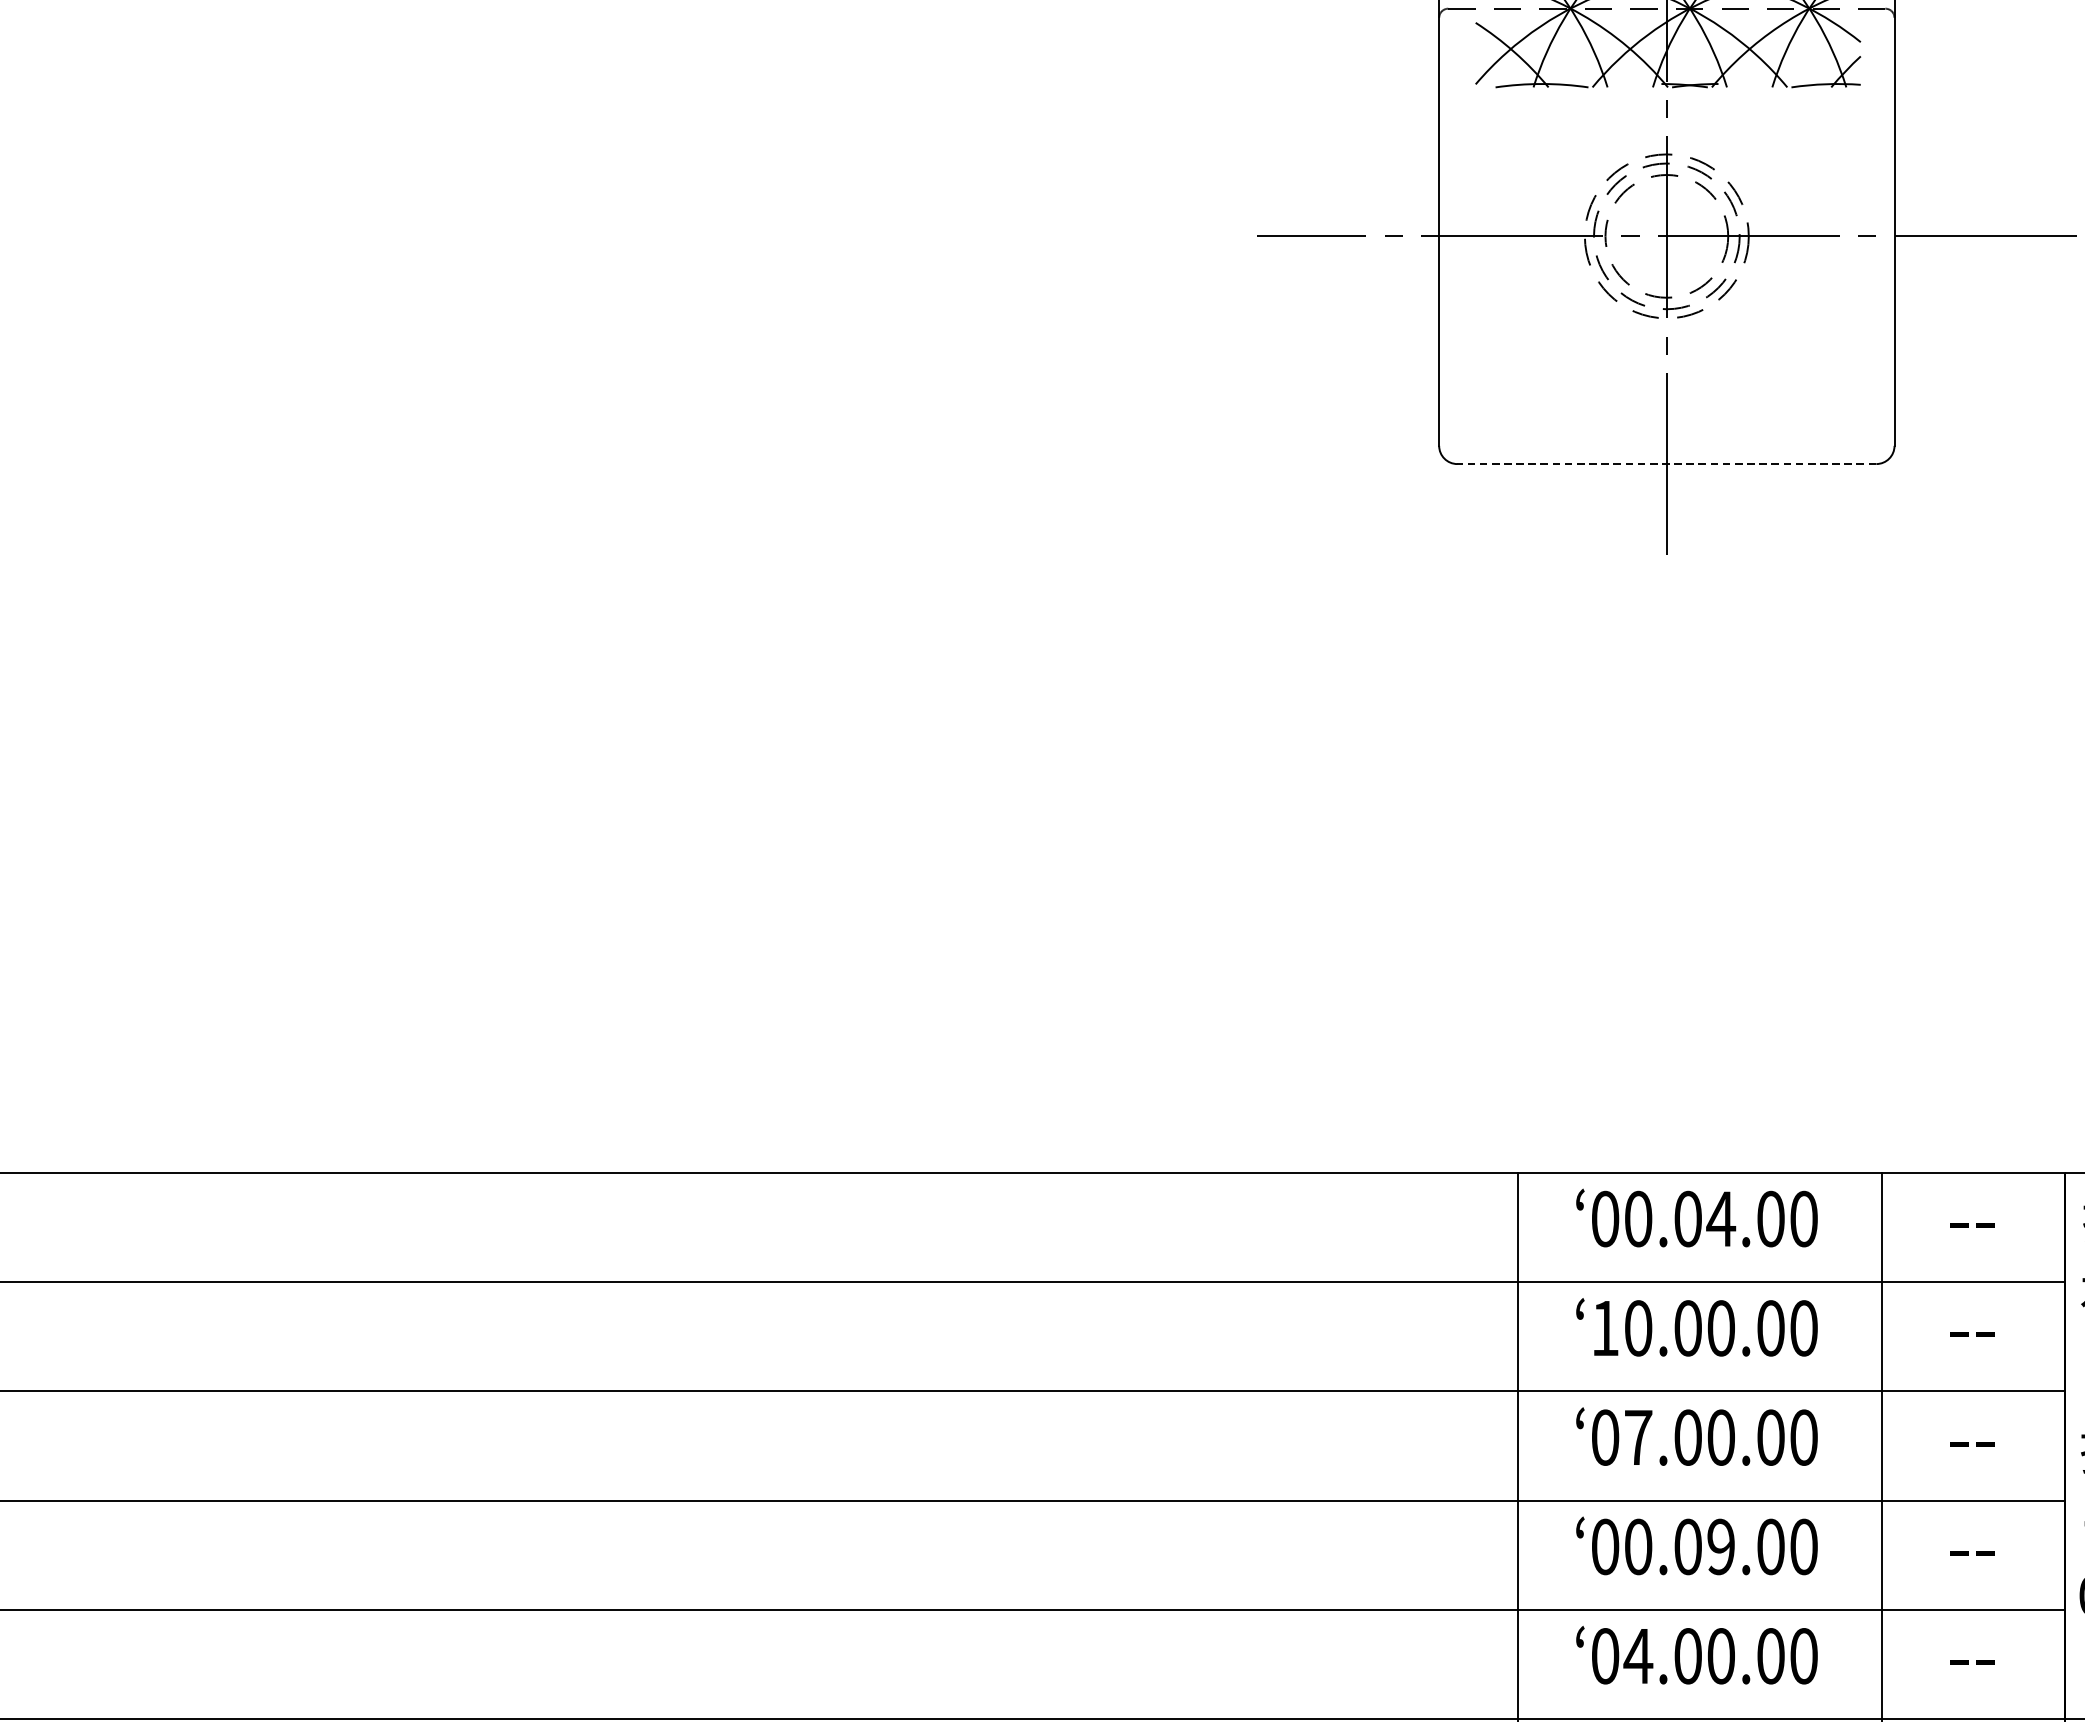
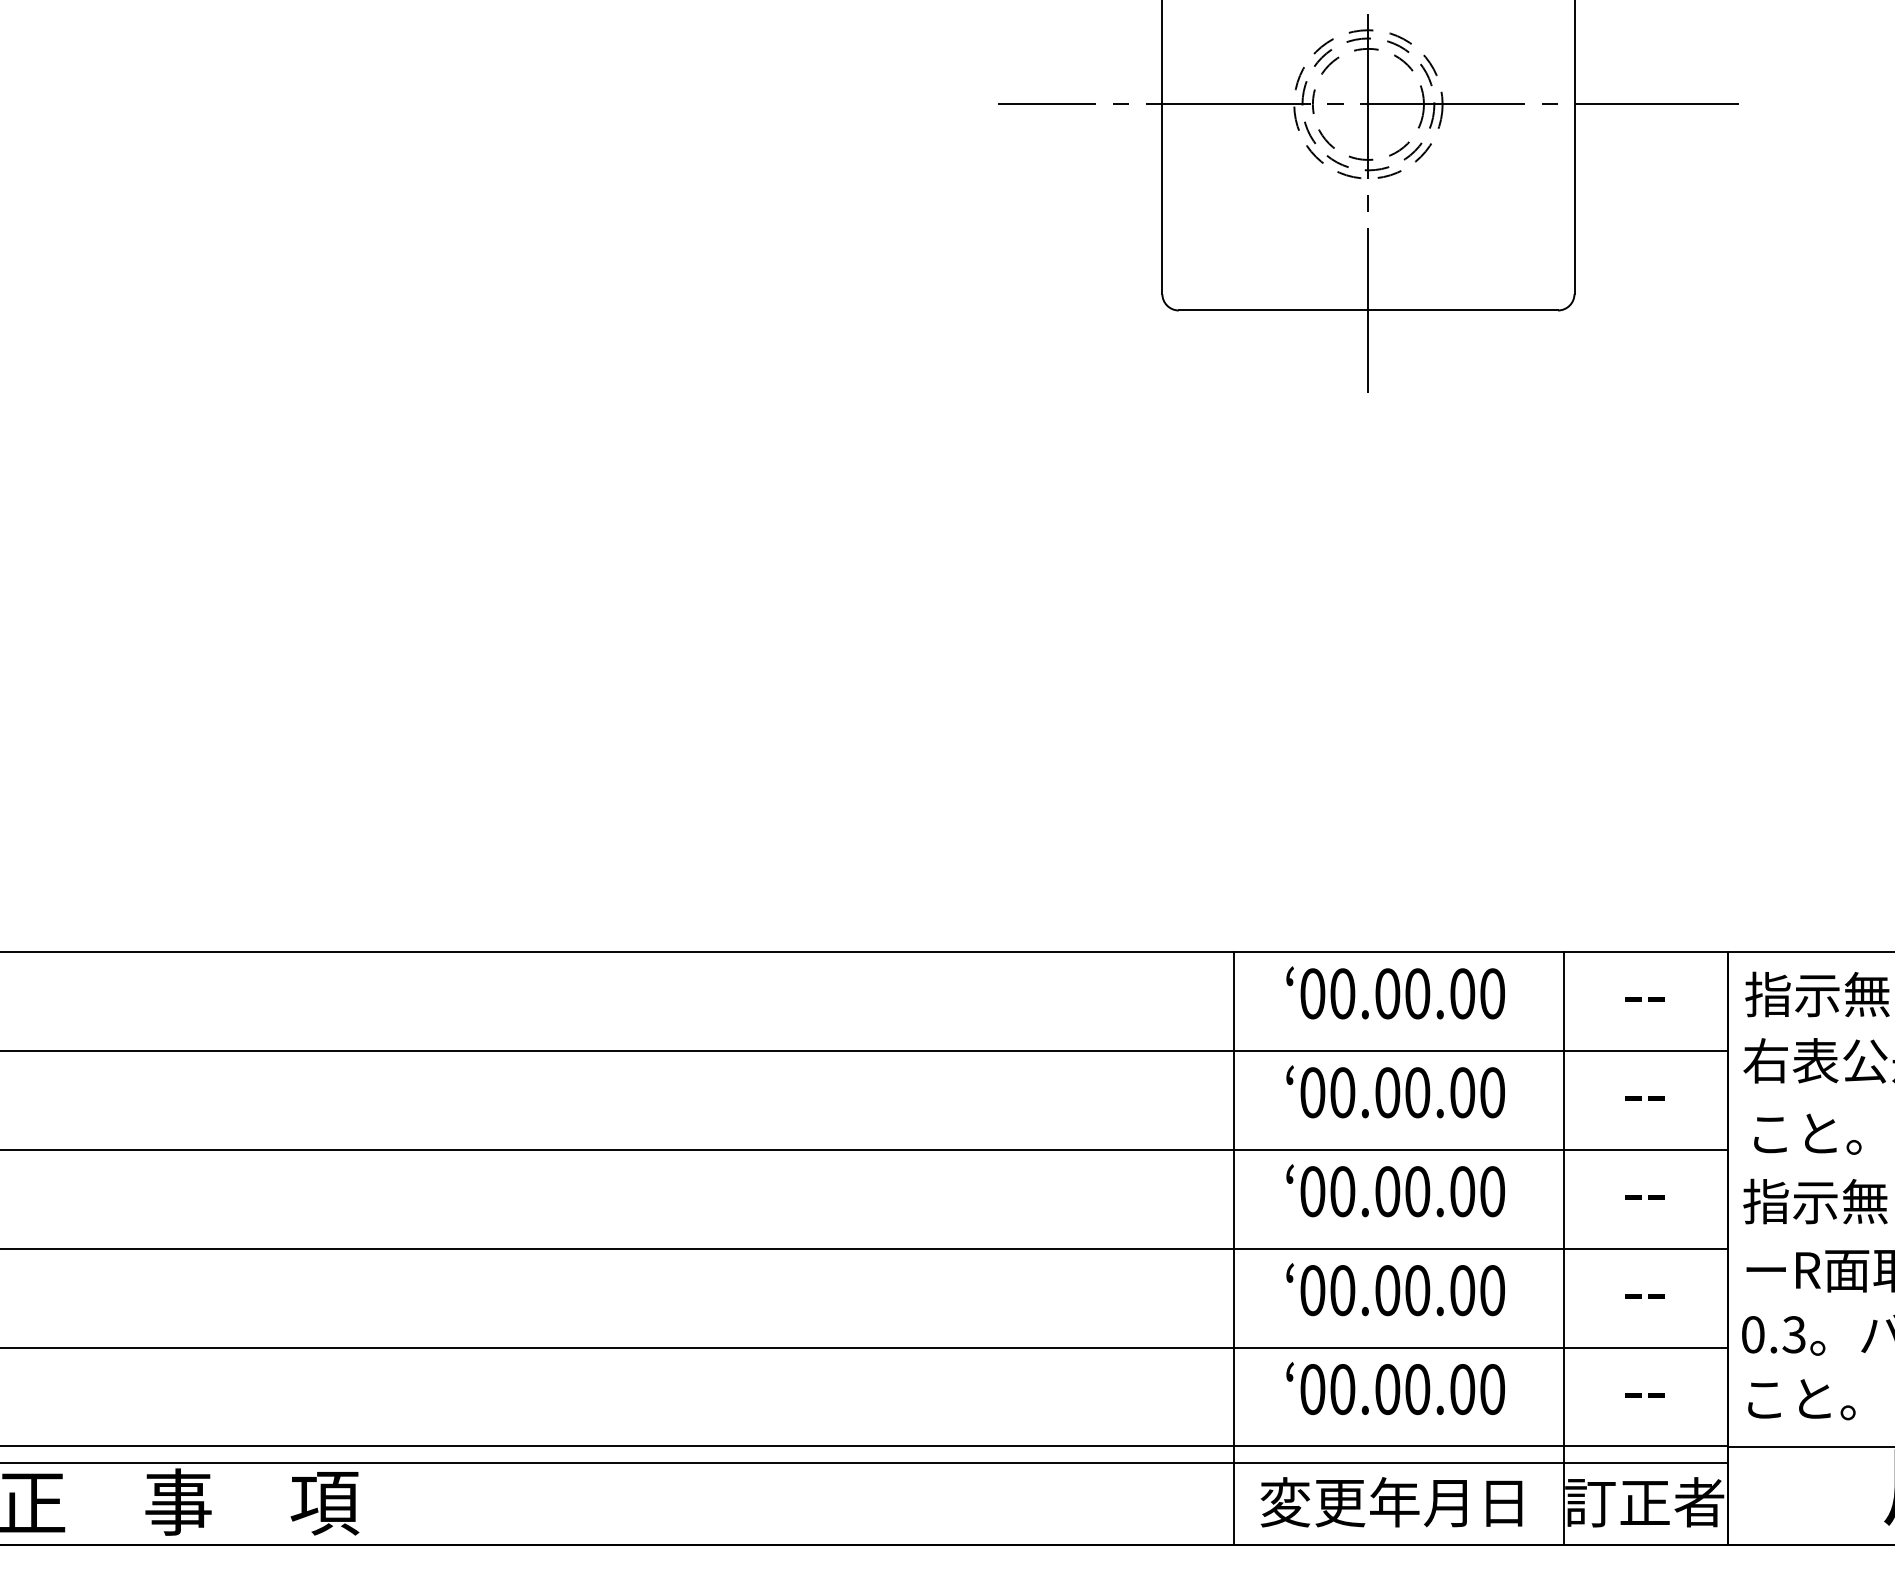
line: (1666, 464) -> (1368, 310), dashed -> solid
text: (1721, 1218) -> (1417, 993), 00.04.00 -> 00.00.00
text: (1605, 1328) -> (1312, 1092), 10.00.00 -> 00.00.00
text: (1638, 1437) -> (1342, 1191), 07.00.00 -> 00.00.00
text: (1721, 1546) -> (1417, 1290), 00.09.00 -> 00.00.00
text: (1638, 1656) -> (1342, 1389), 04.00.00 -> 00.00.00

